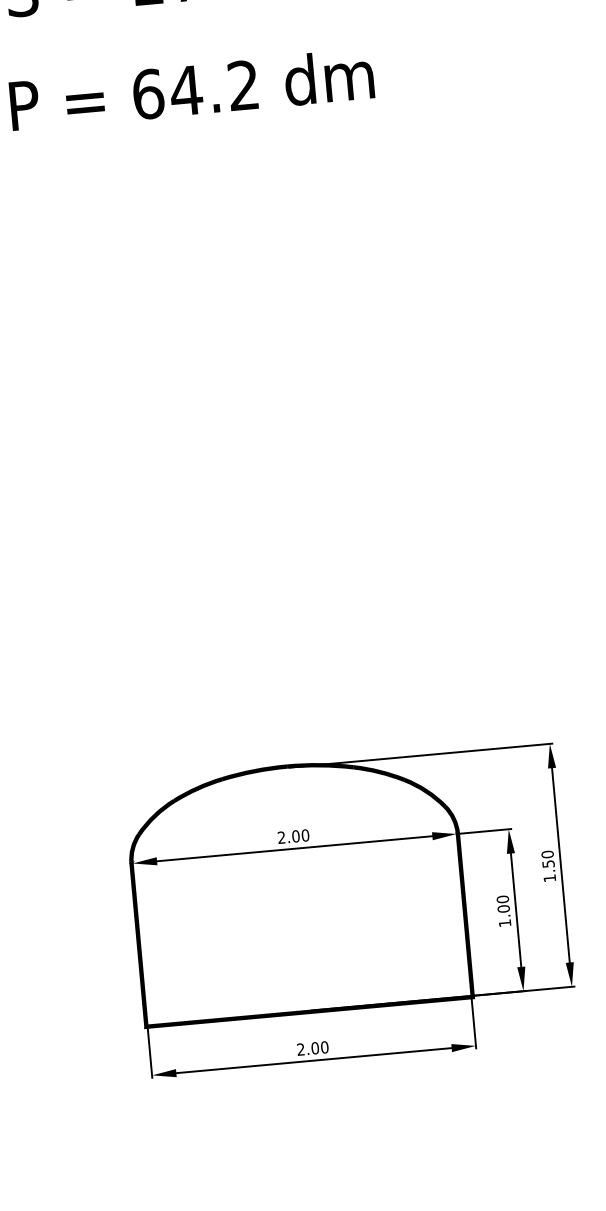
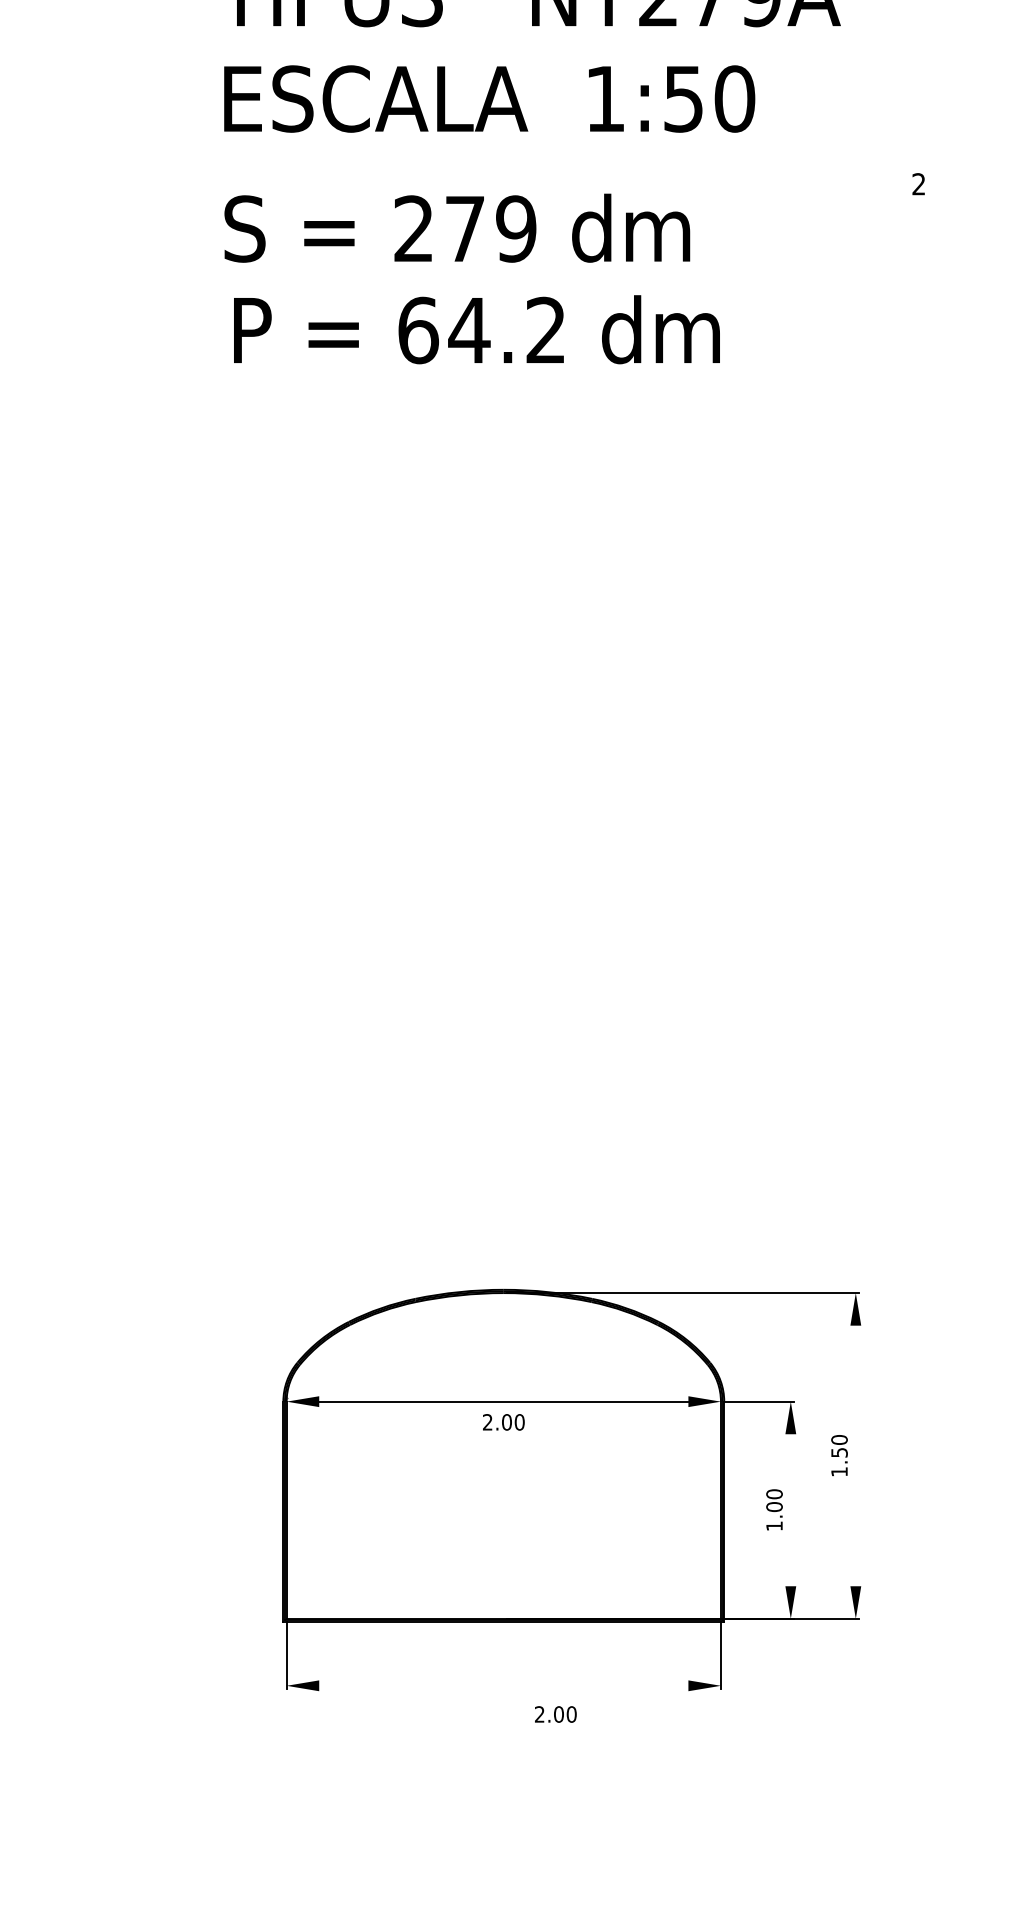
text: (191, 89) -> (476, 329), moved
text: (293, 836) -> (503, 1422), moved
line: (560, 865) -> (855, 1455), removed
line: (515, 910) -> (790, 1510), removed
text: (312, 1048) -> (555, 1714), moved
line: (313, 1060) -> (503, 1685), removed

